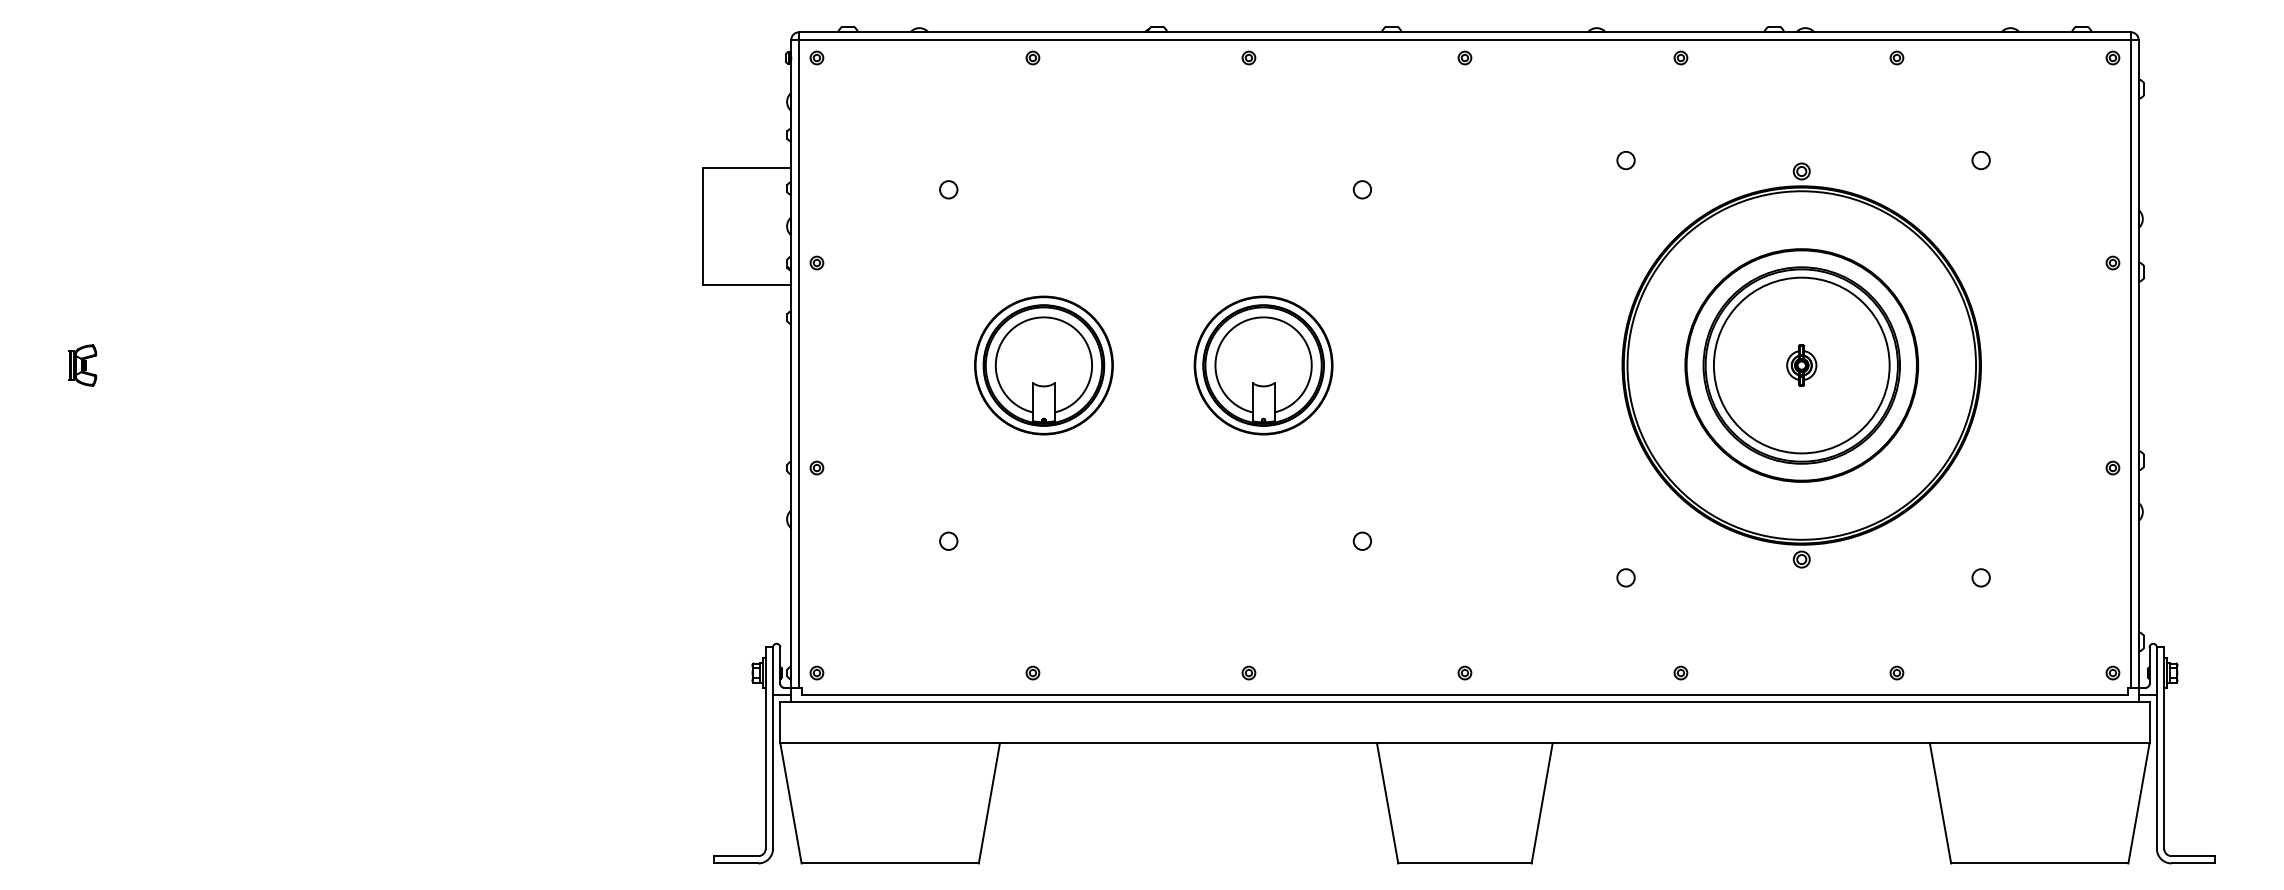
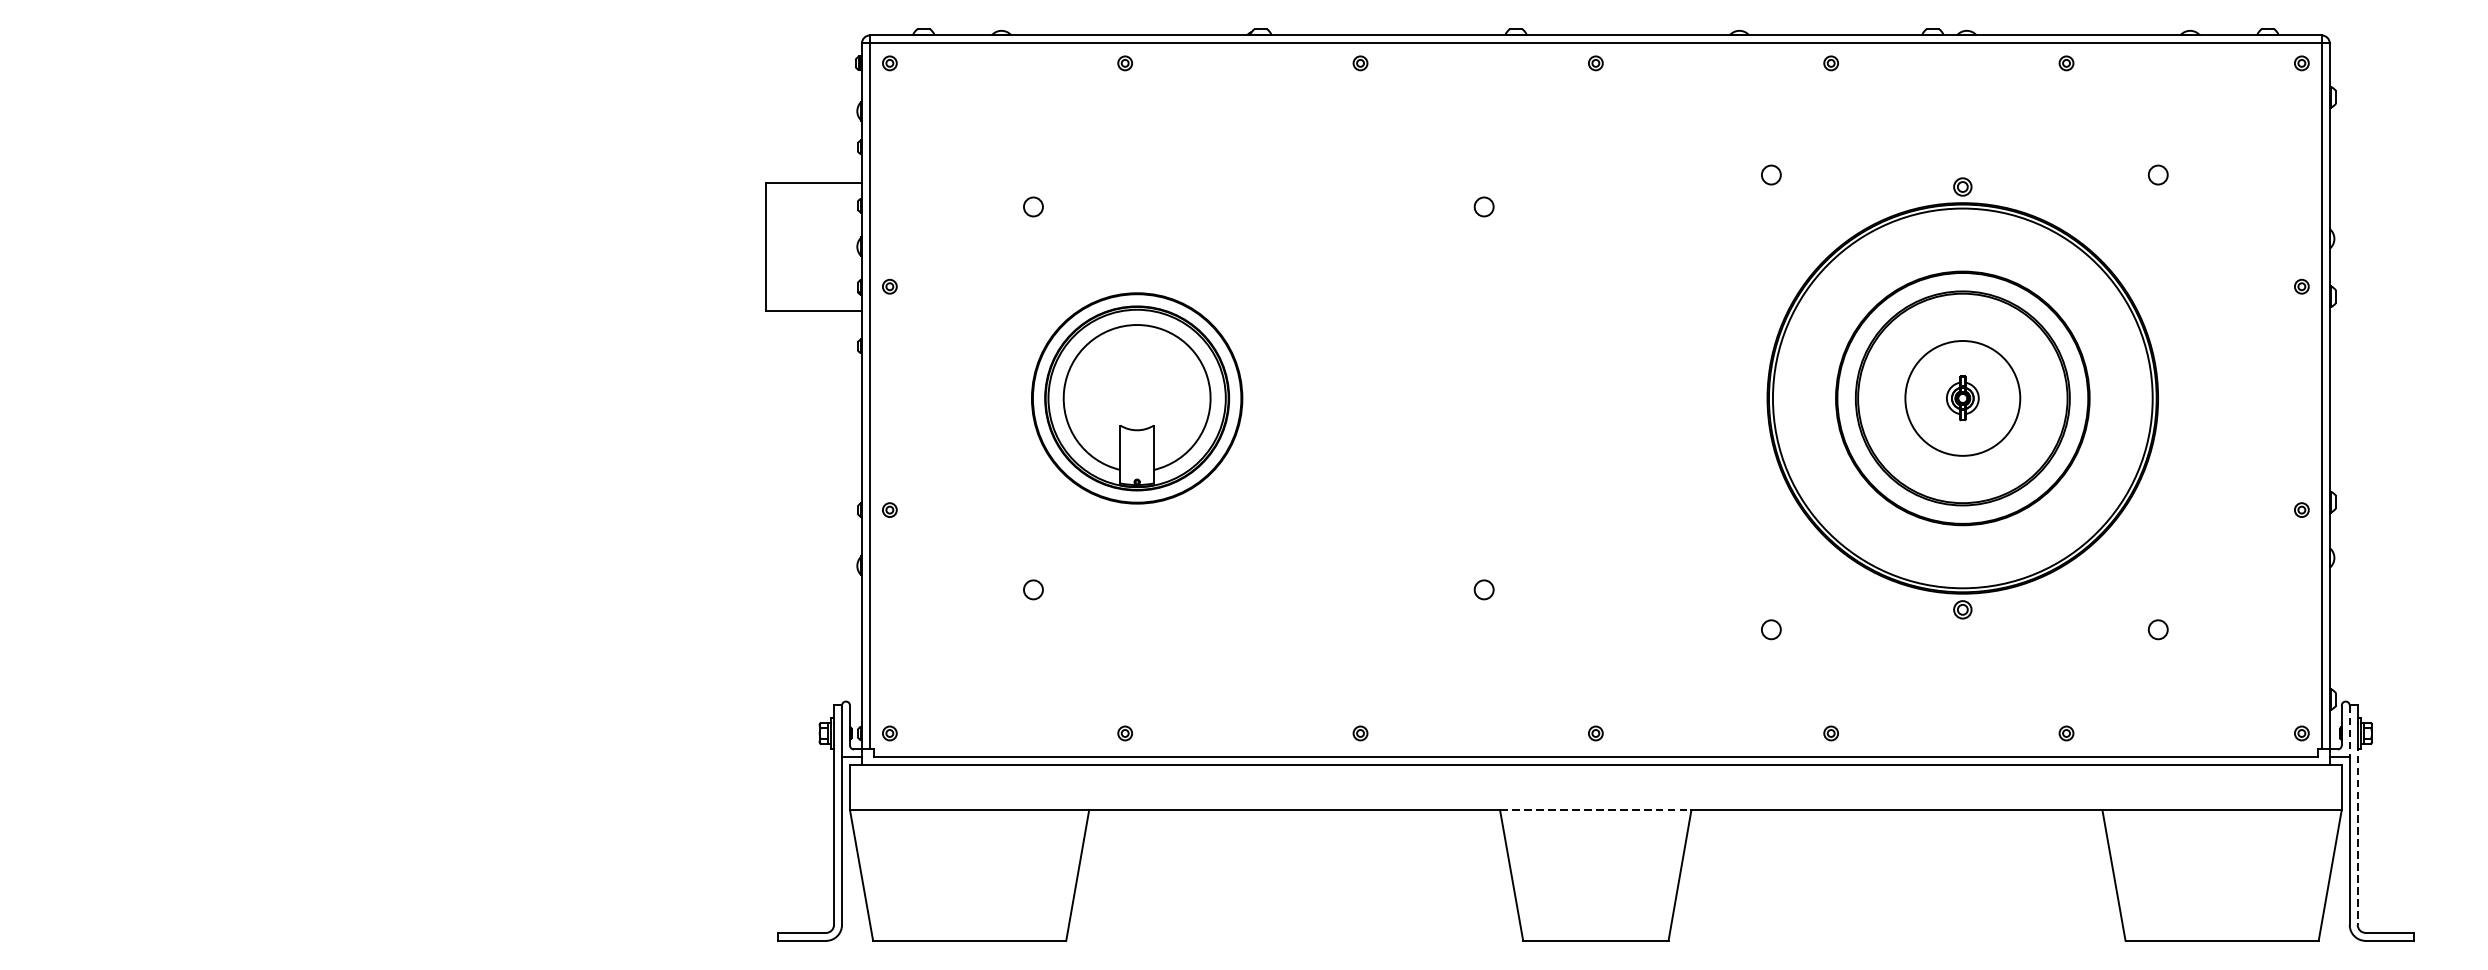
part: (82, 365) -> (89, 398), removed
part: (1043, 365) -> (1136, 398), size x1.4
part: (1263, 365) -> (1376, 398), removed
circle: (1801, 365) -> (1962, 398), size x0.6
line: (2156, 671) -> (2349, 731), solid -> dashed
line: (1464, 743) -> (1595, 810), solid -> dashed
line: (2164, 766) -> (2358, 835), solid -> dashed

